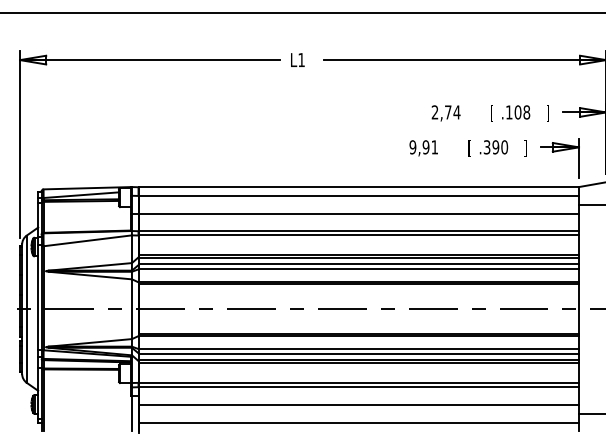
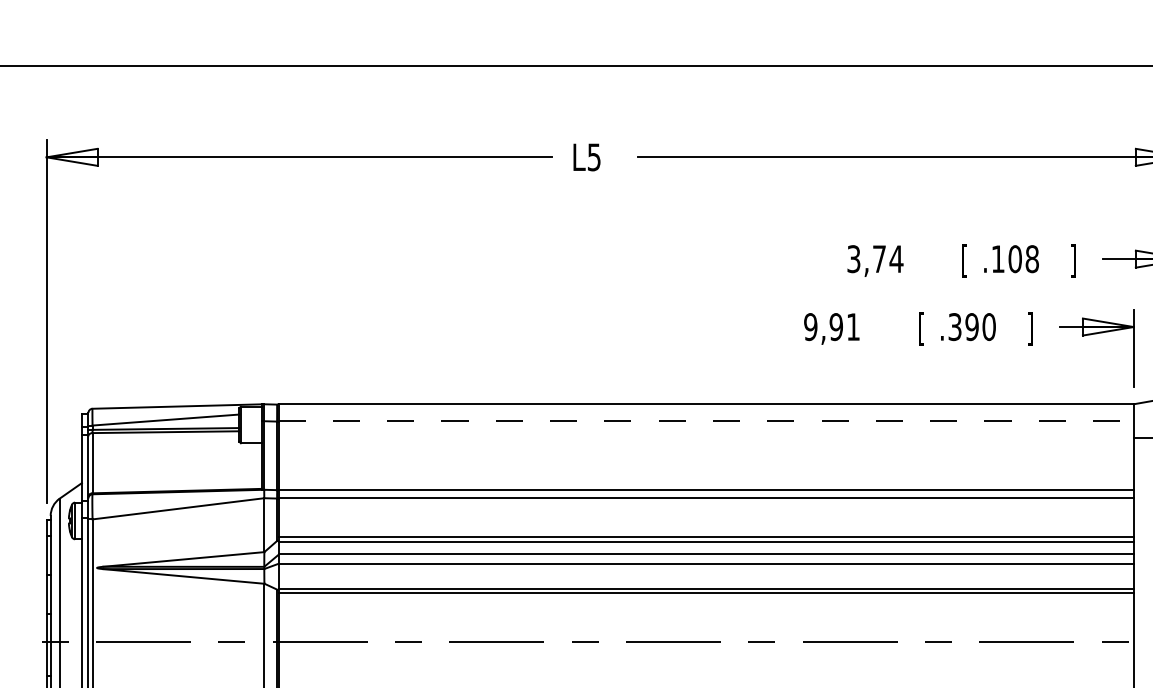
text: (301, 60) -> (594, 158), L1 -> L5
text: (434, 112) -> (852, 259), 2,74 -> 3,74
line: (359, 195) -> (706, 420), solid -> dashed
line: (354, 213) -> (697, 455), removed

